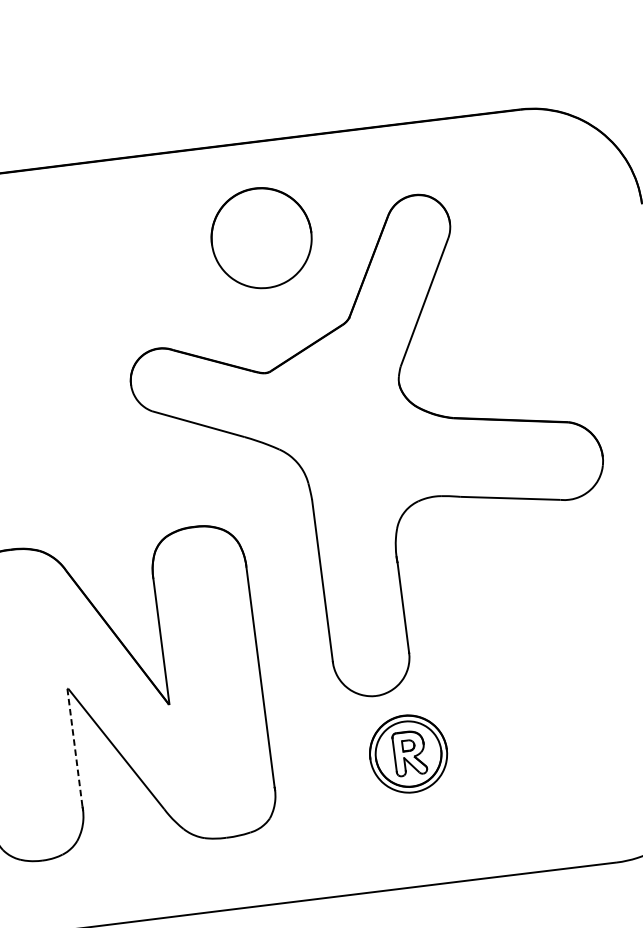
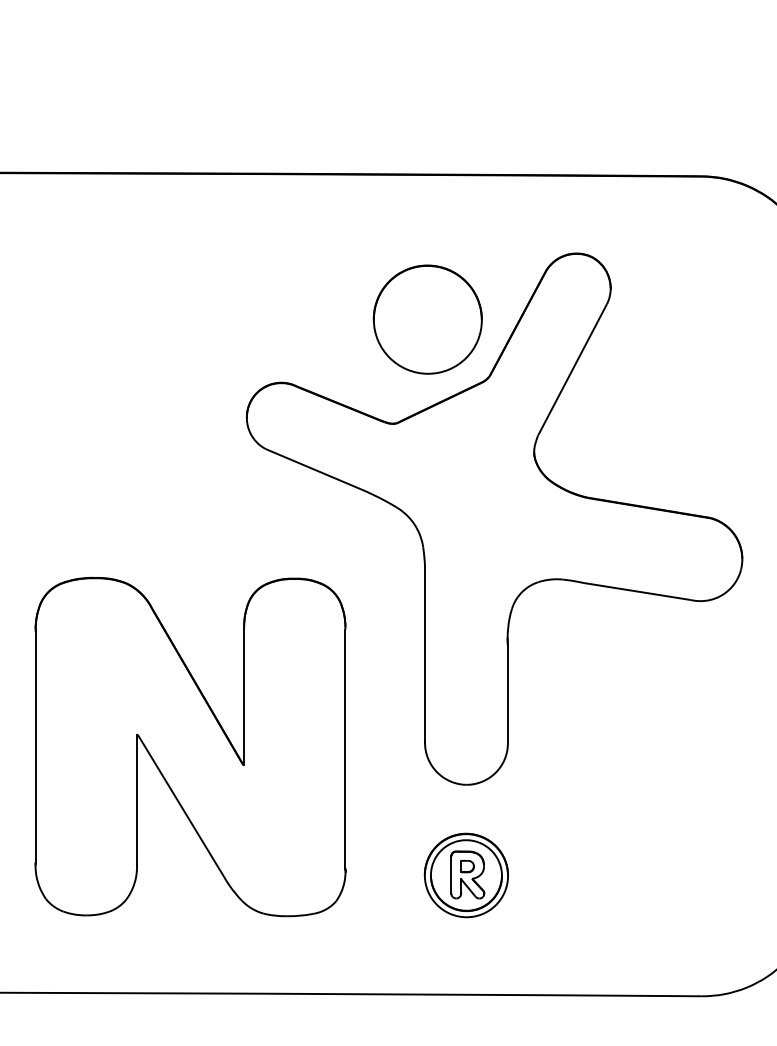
part: (261, 238) -> (427, 319), moved
line: (74, 748) -> (136, 799), dashed -> solid
part: (407, 754) -> (465, 875), moved

